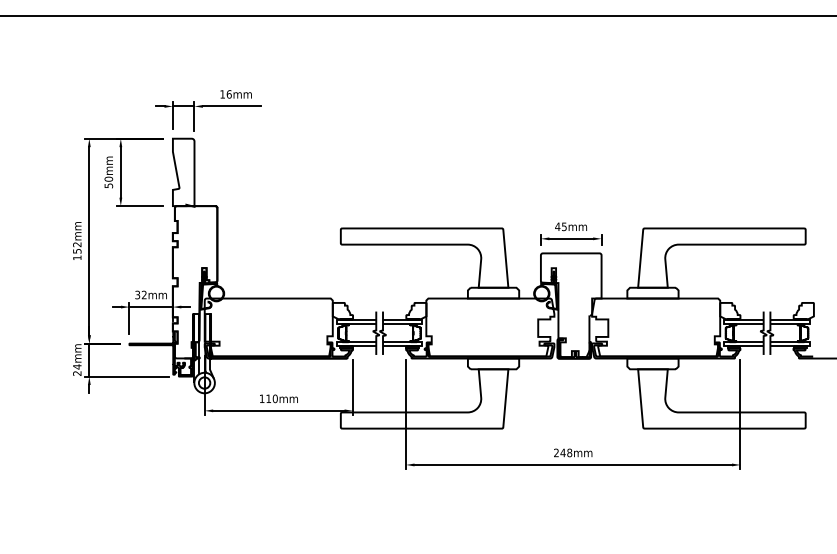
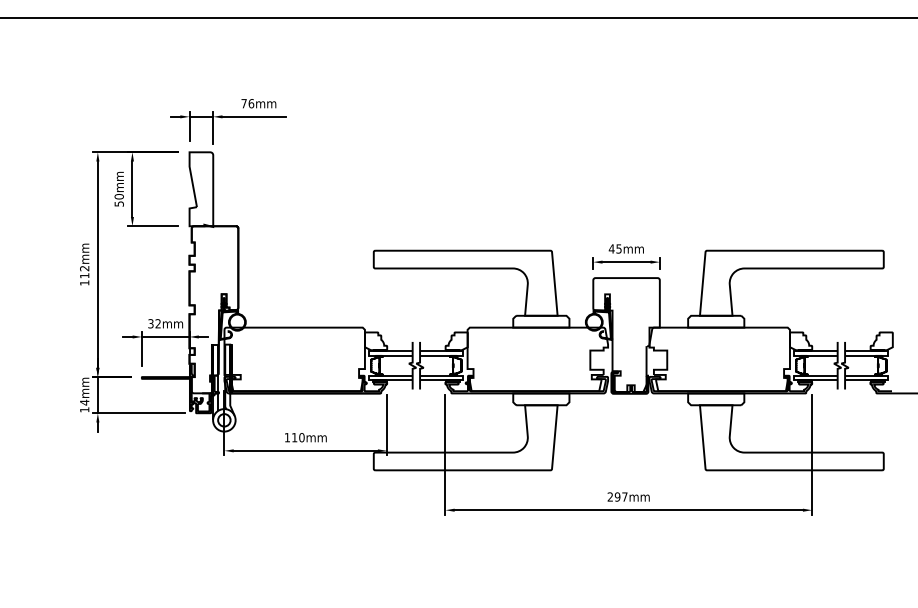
text: (222, 94) -> (243, 103), 16mm -> 76mm
text: (77, 251) -> (84, 275), 152mm -> 112mm
text: (77, 373) -> (84, 409), 24mm -> 14mm
text: (565, 452) -> (620, 496), 248mm -> 297mm

